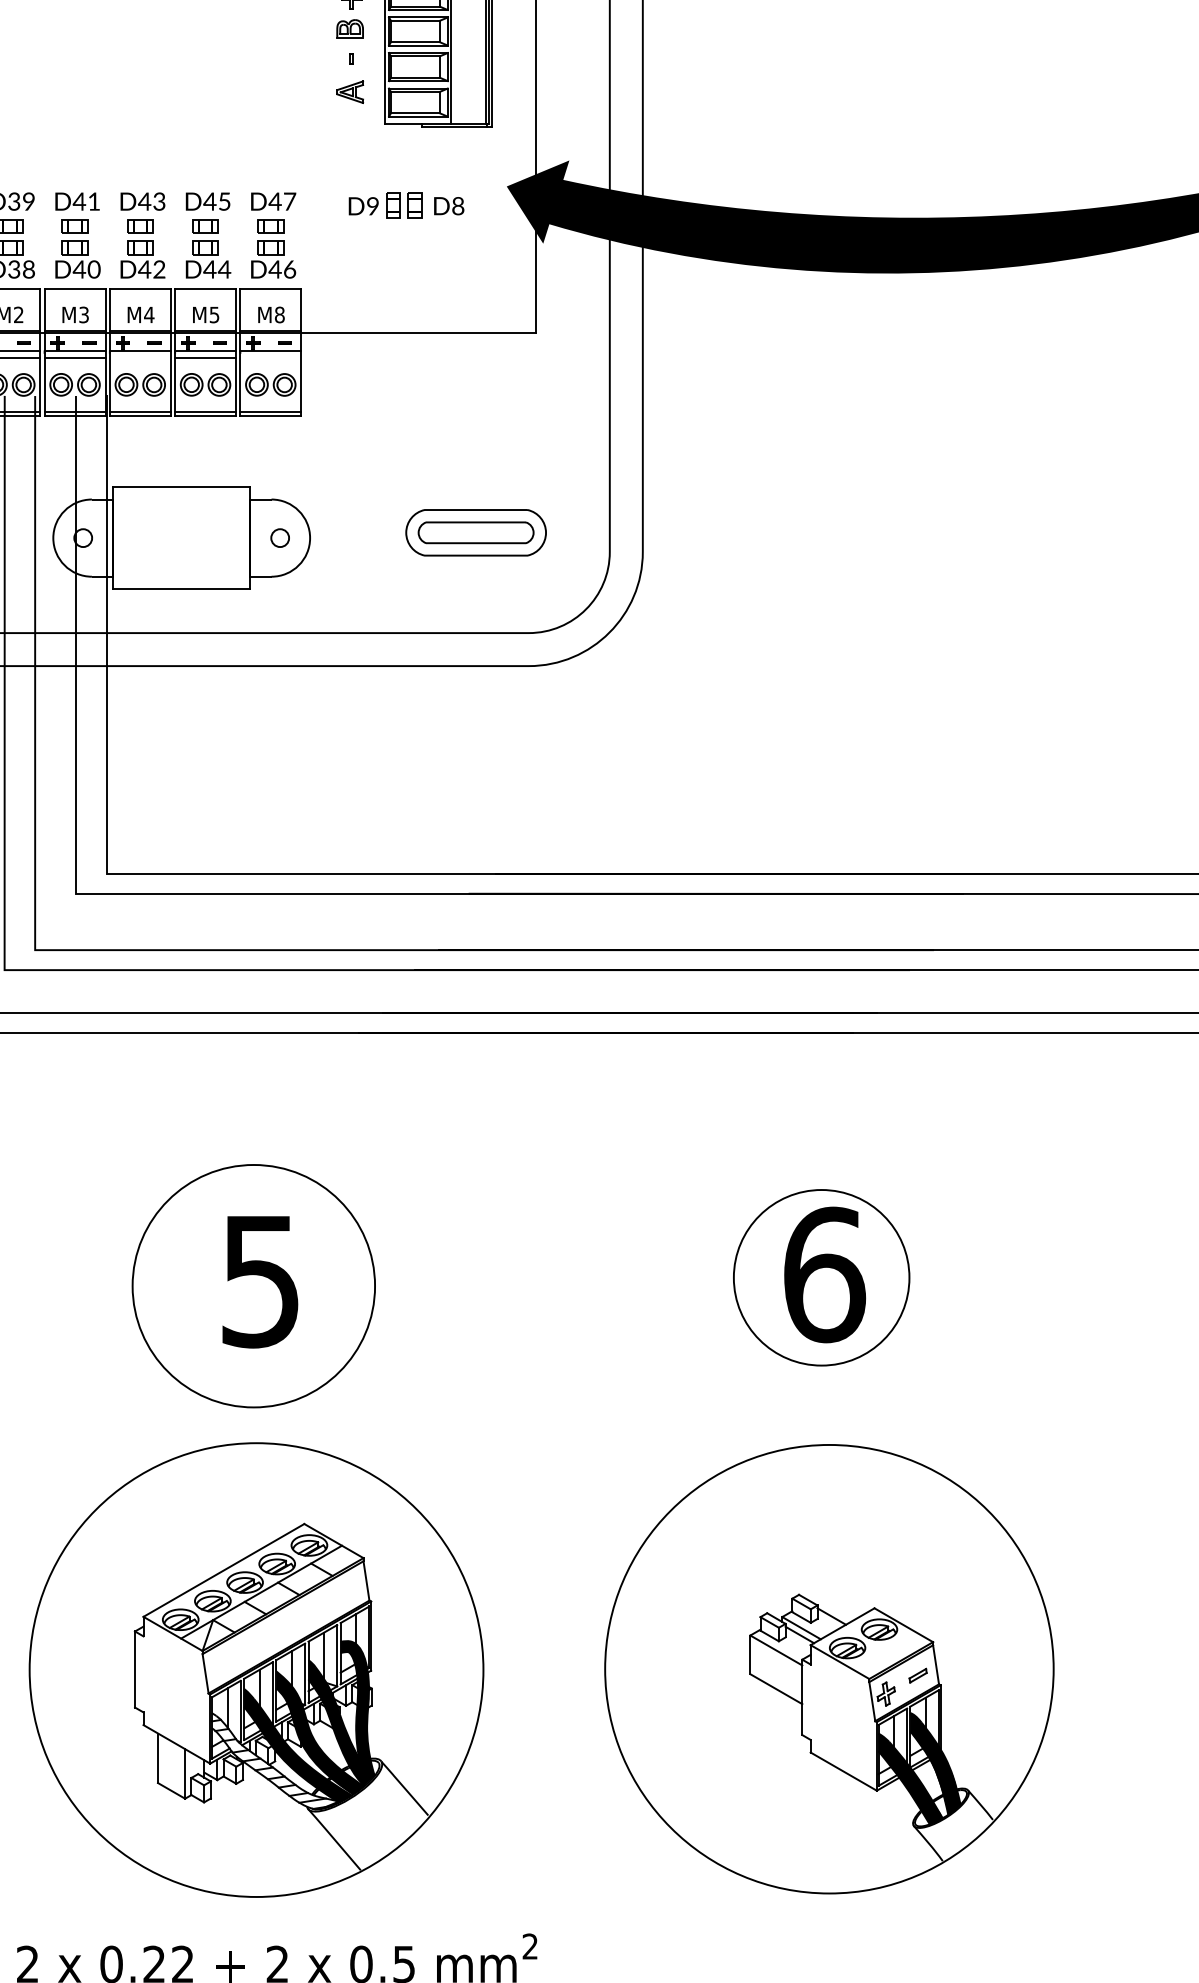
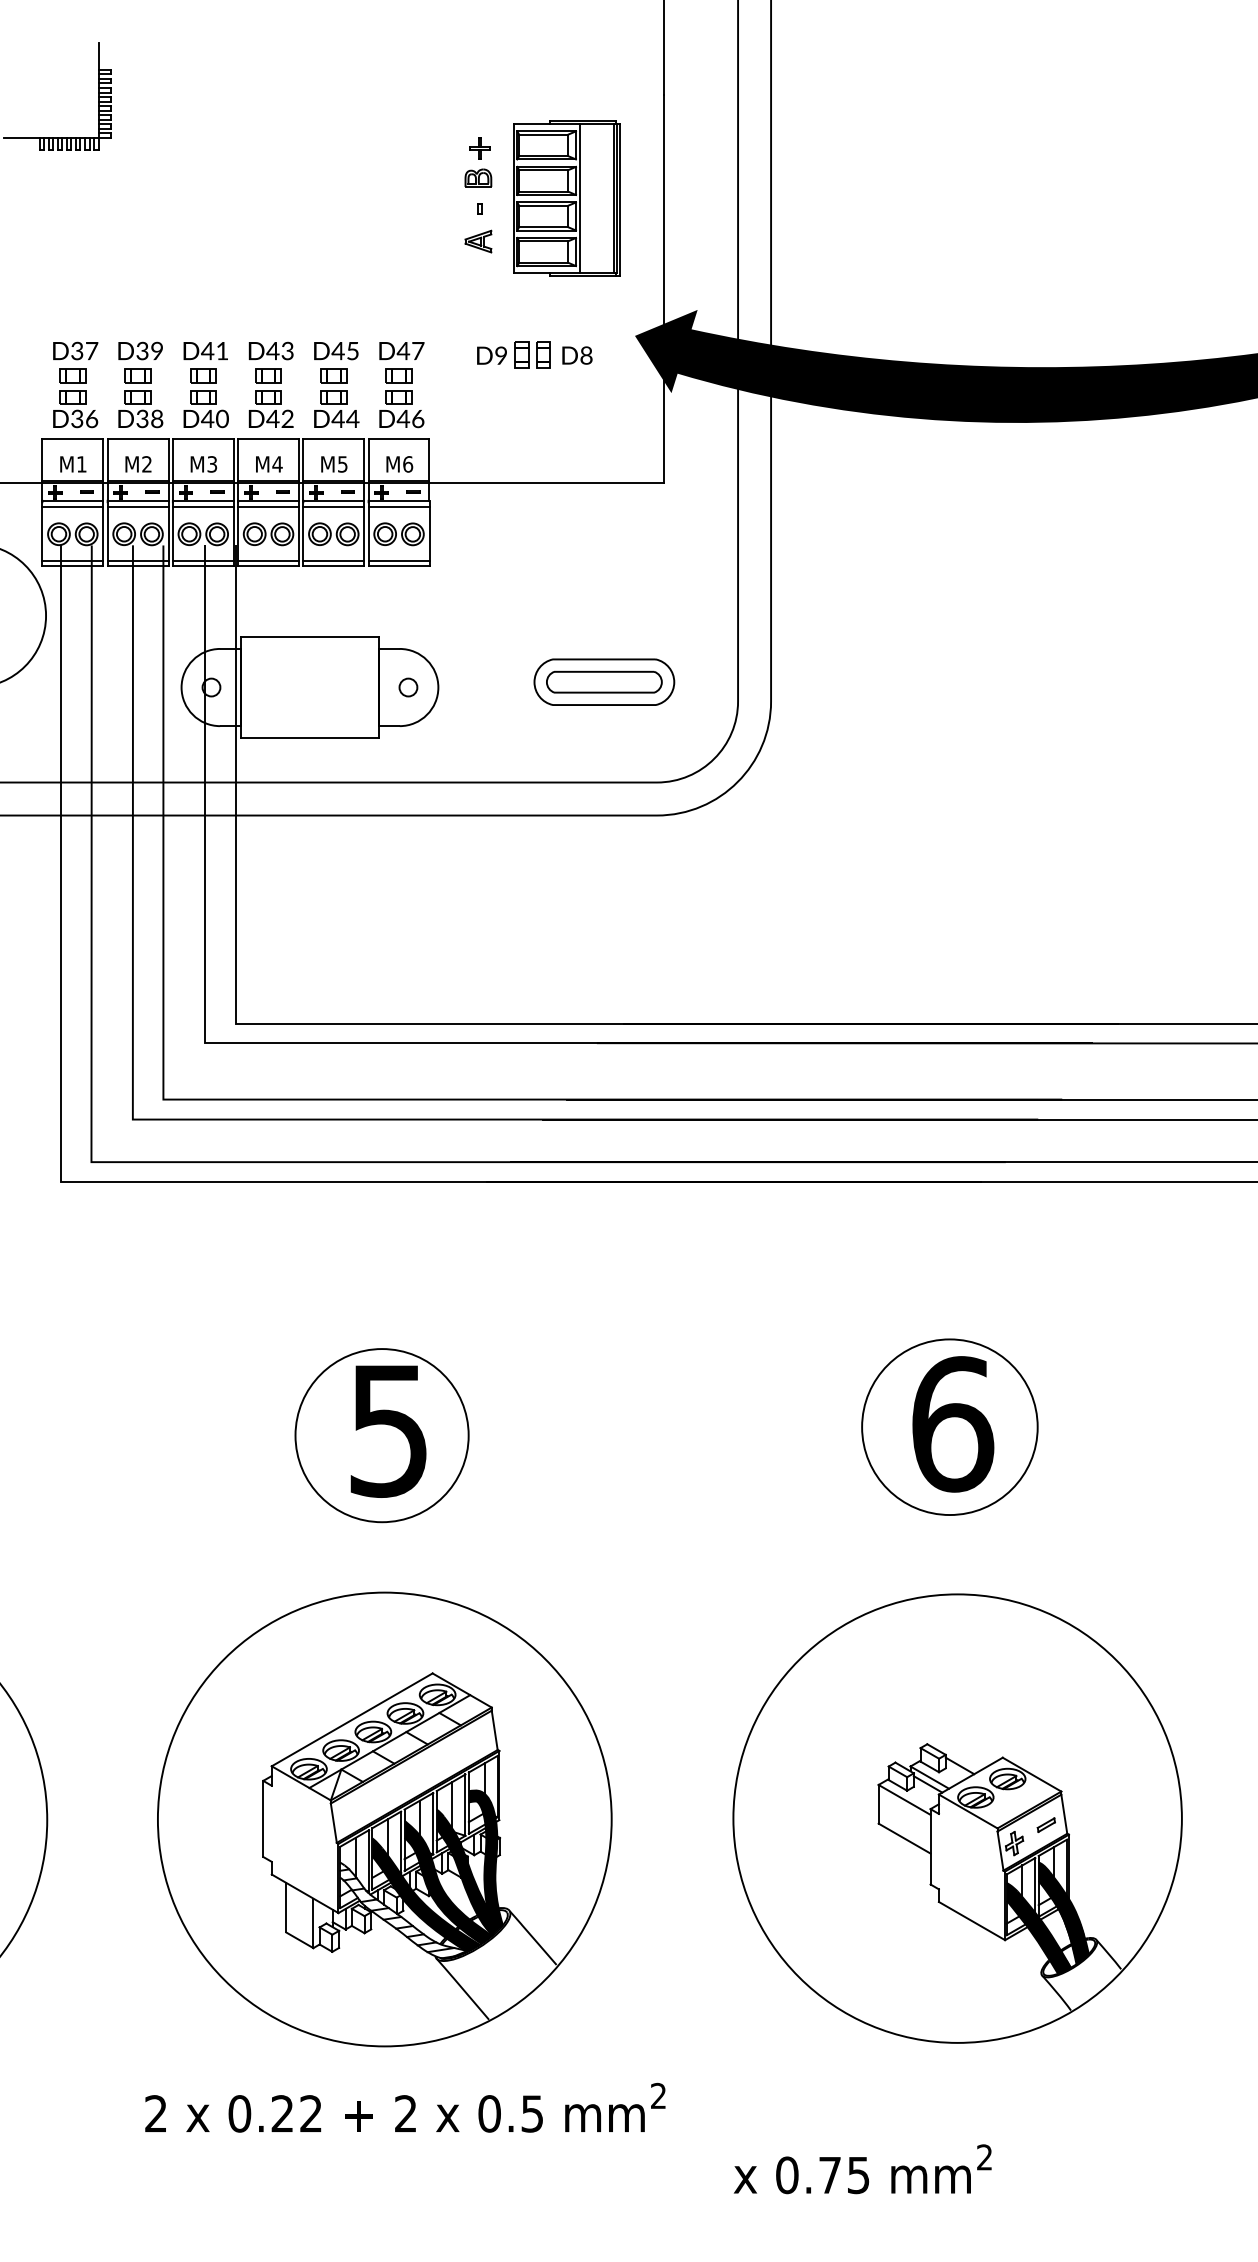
text: (280, 315) -> (408, 464), M8 -> M6
line: (140, 358) -> (268, 507), added
line: (270, 358) -> (398, 507), added
circle: (253, 1286) -> (381, 1435), size x0.71

